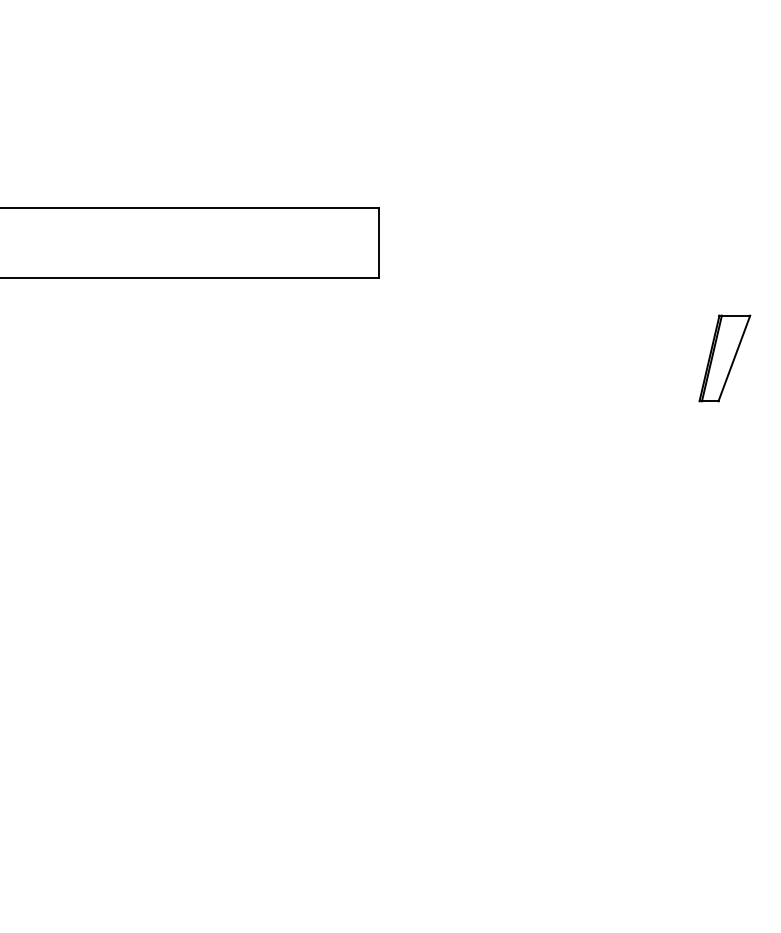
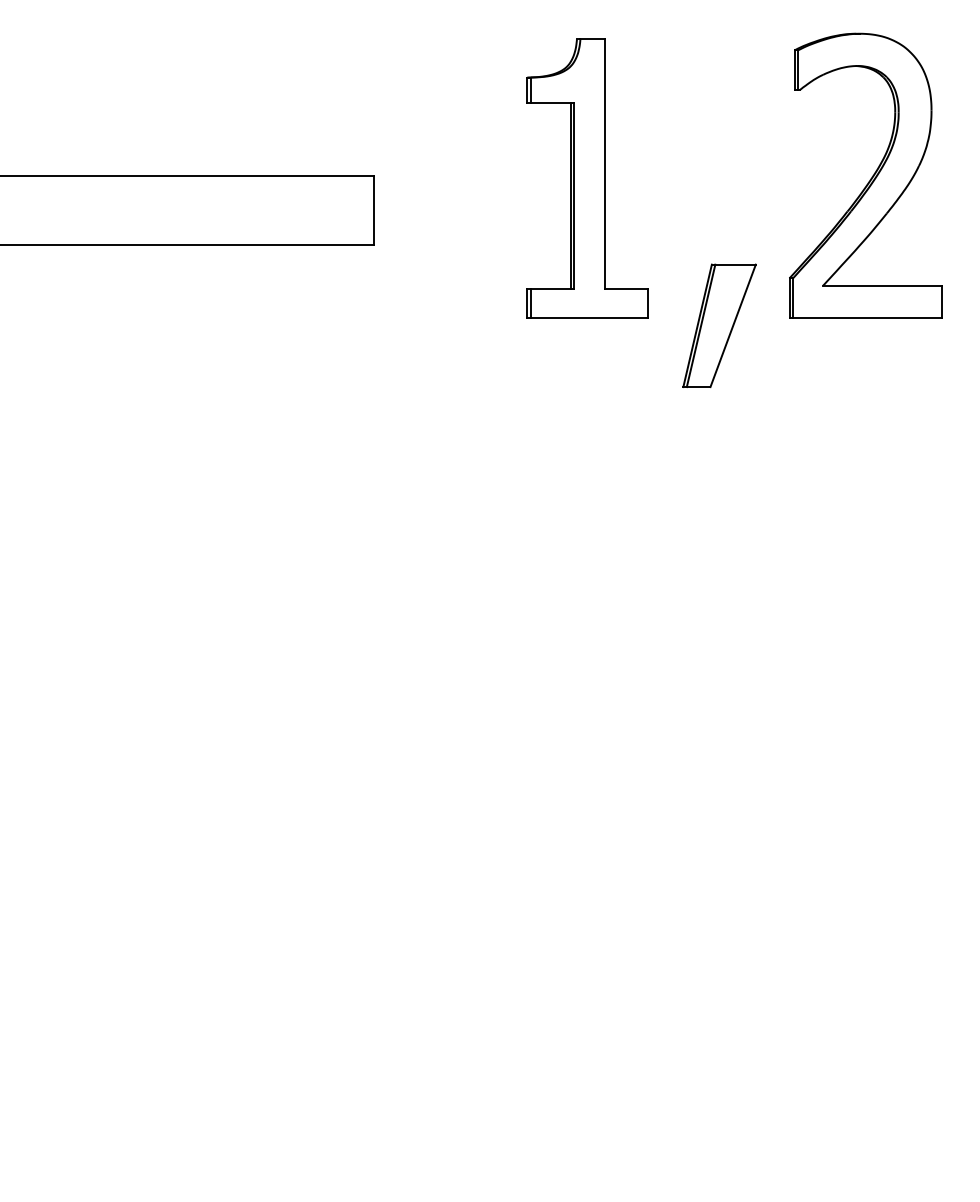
part: (592, 211) -> (587, 178), added
part: (724, 358) -> (719, 325), size x1.43

